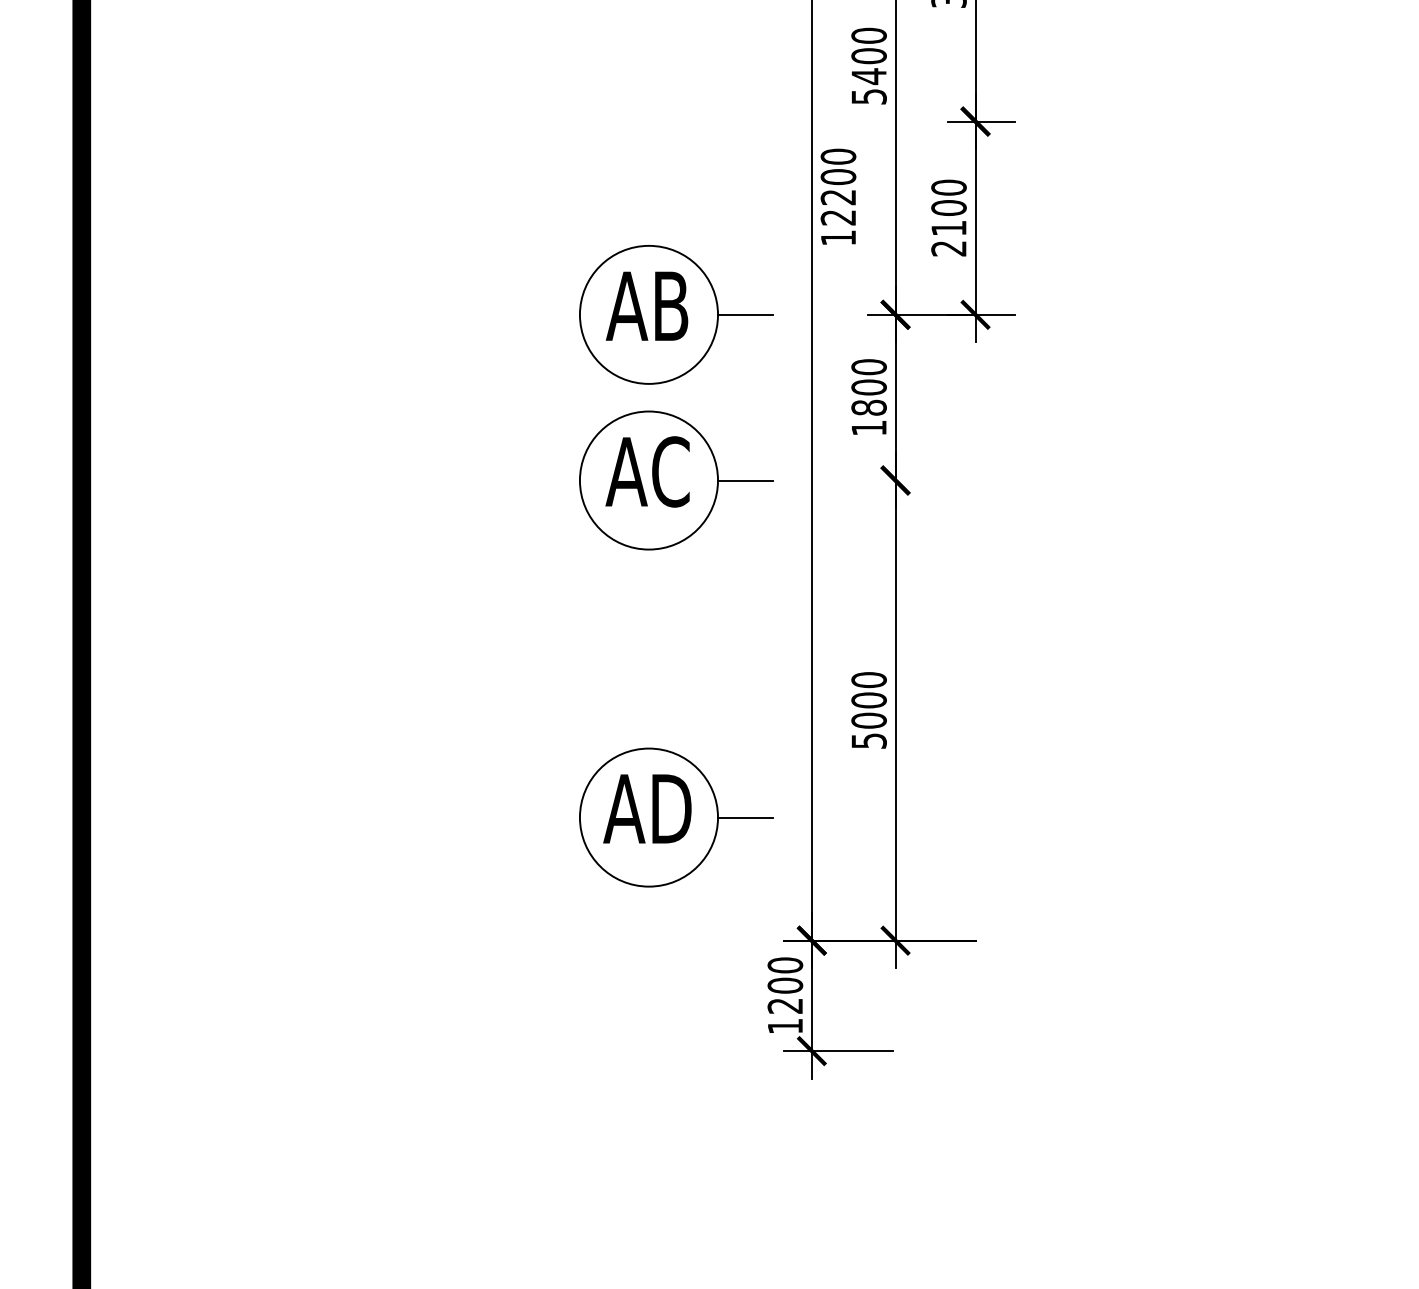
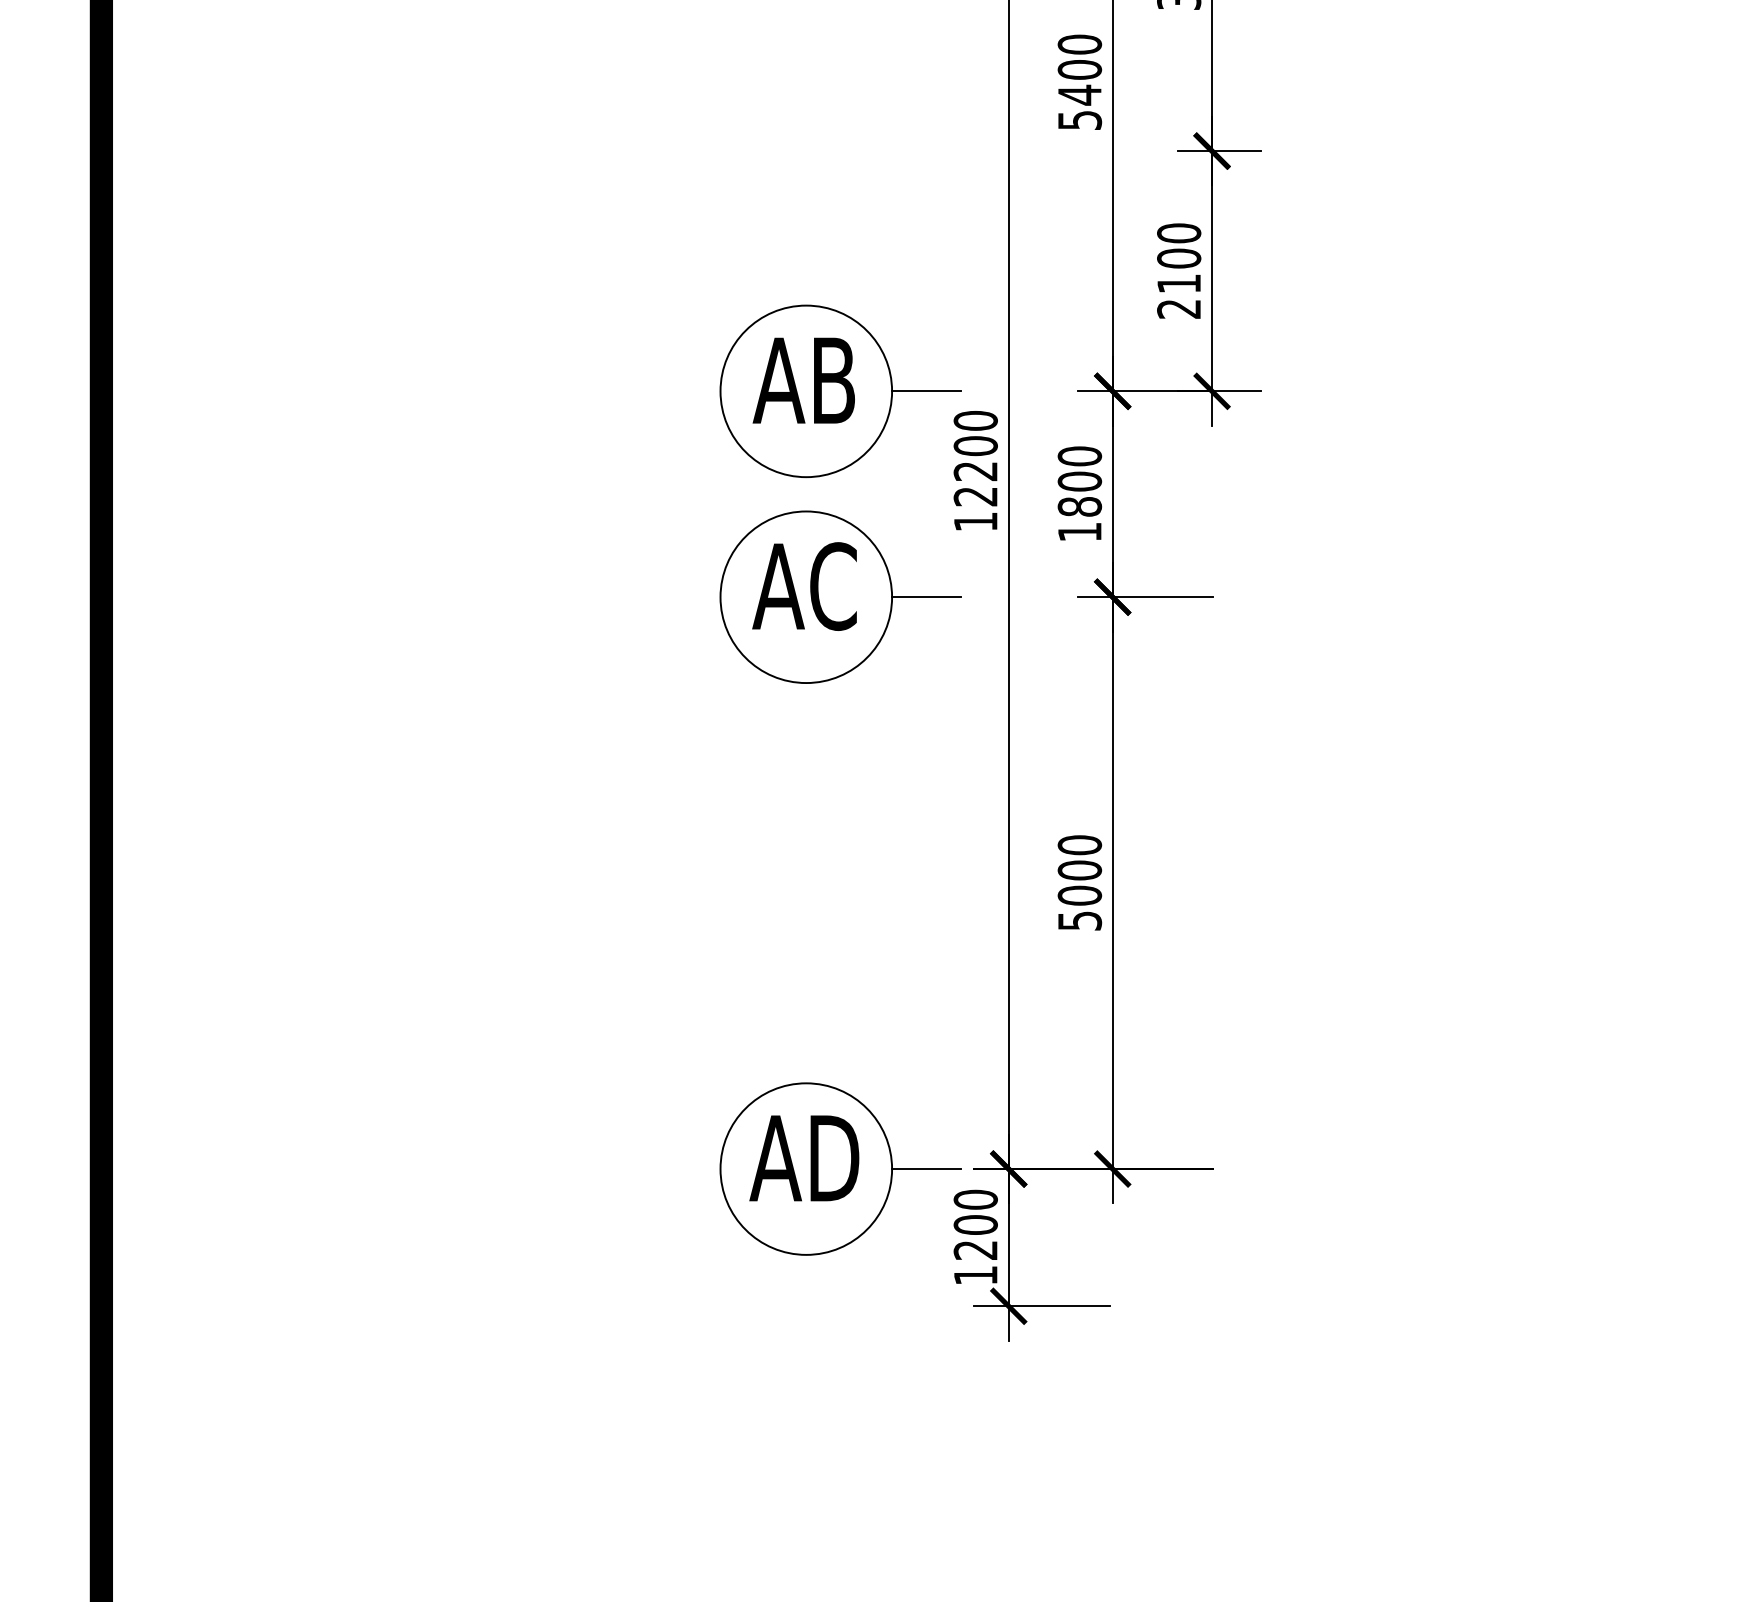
text: (838, 196) -> (975, 470), moved
line: (921, 480) -> (1145, 597), added
part: (676, 817) -> (840, 1168), moved

